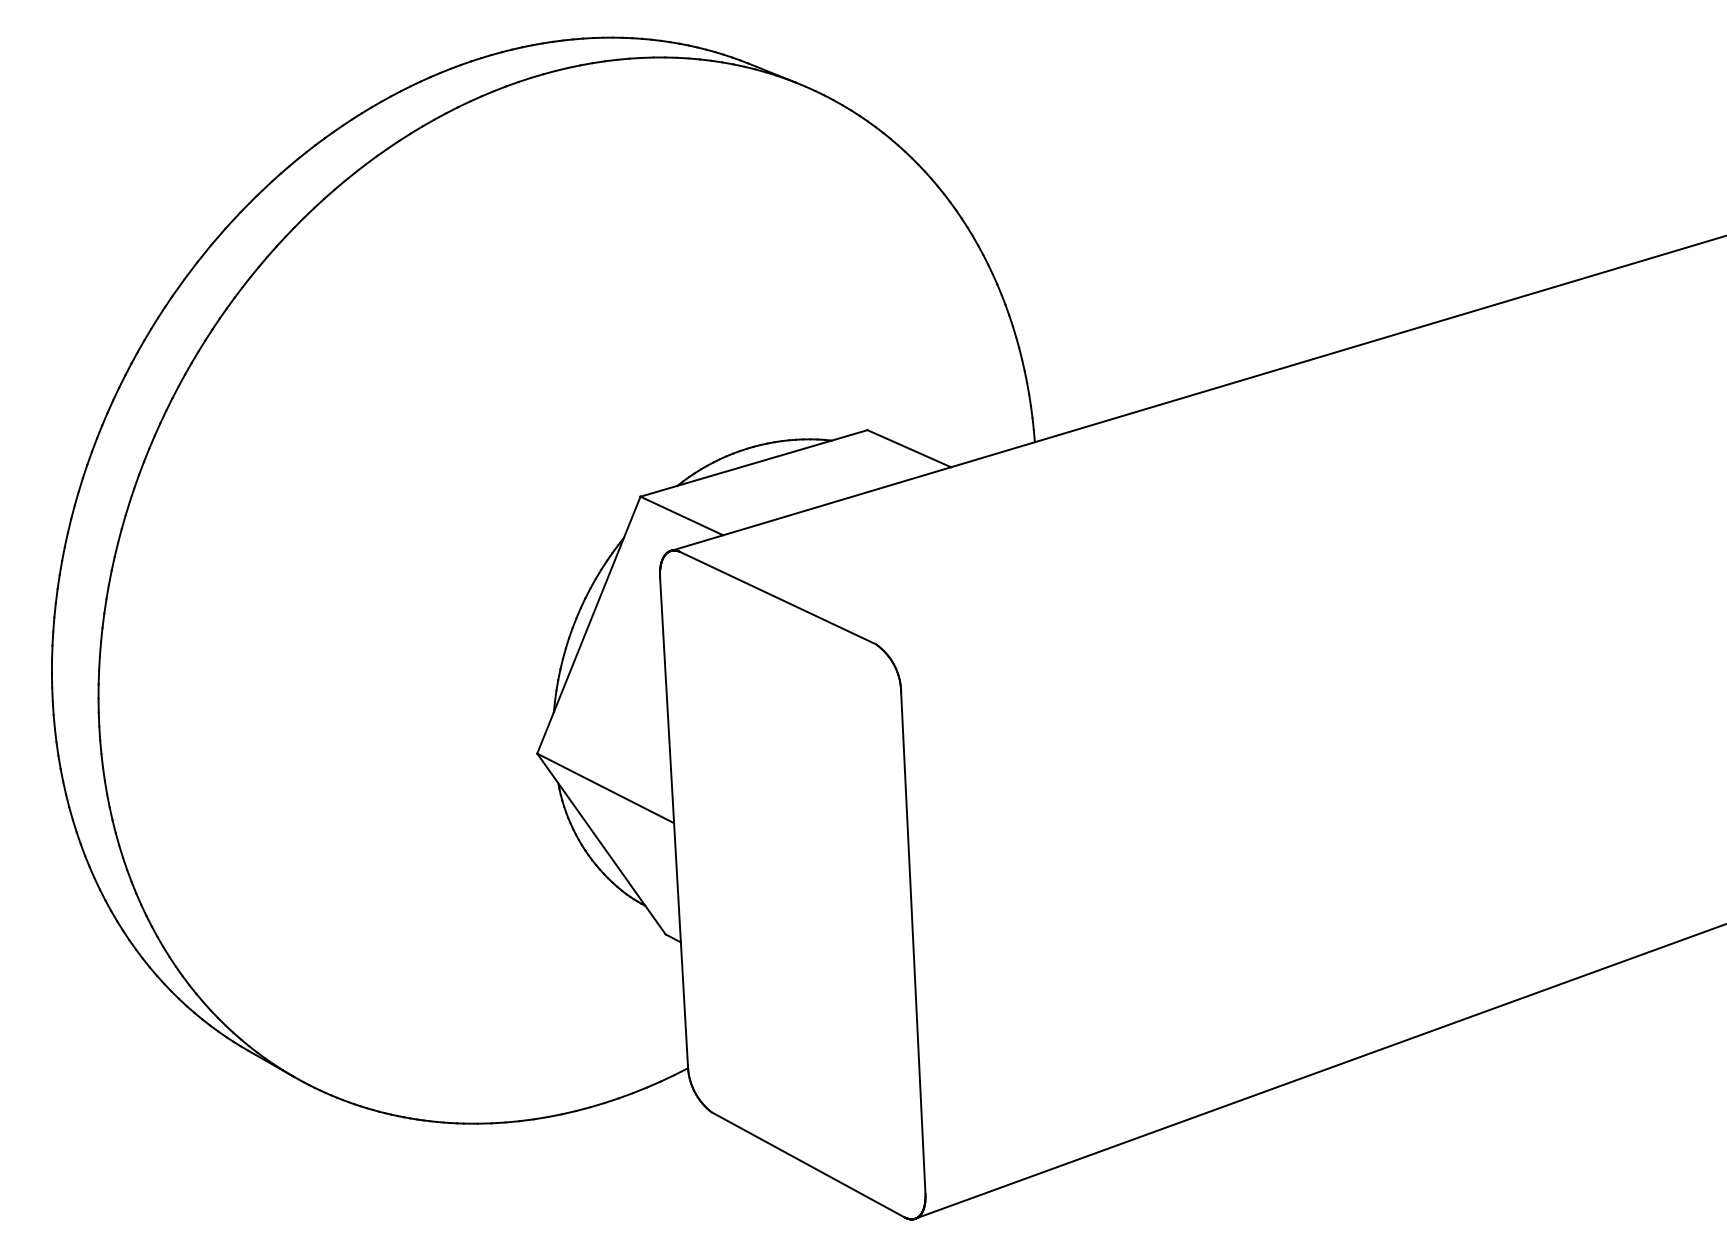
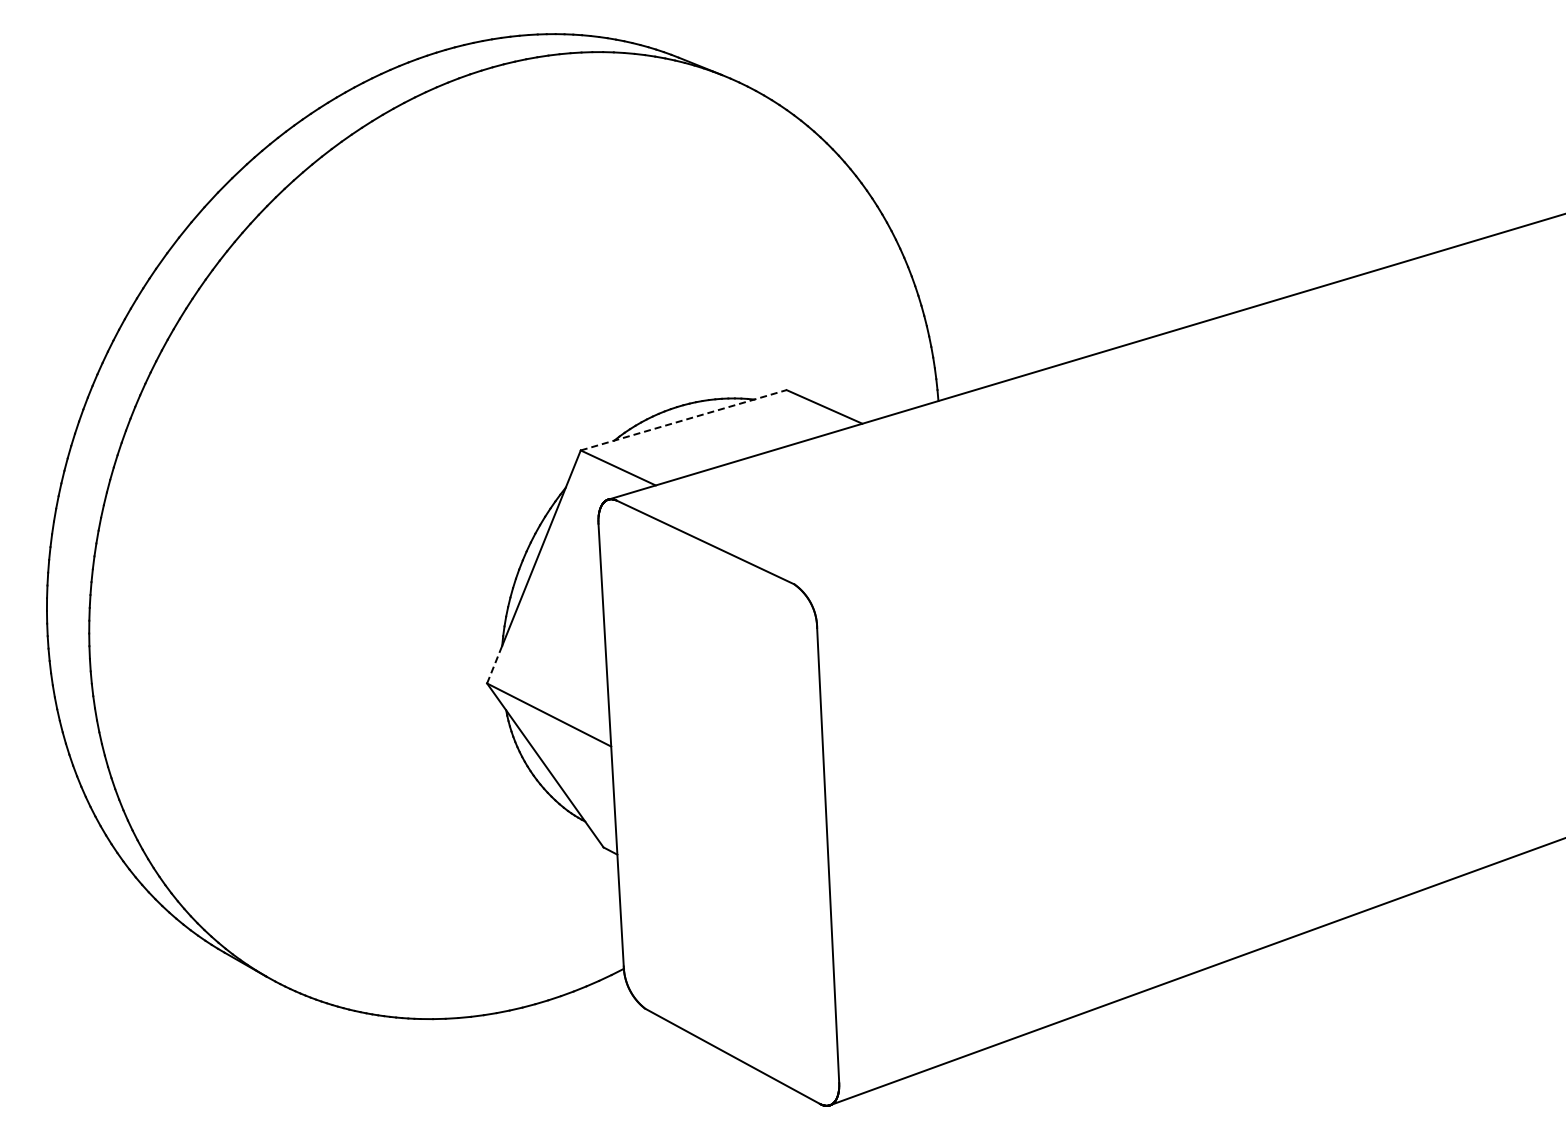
line: (754, 463) -> (684, 420), solid -> dashed
line: (545, 732) -> (494, 664), solid -> dashed

